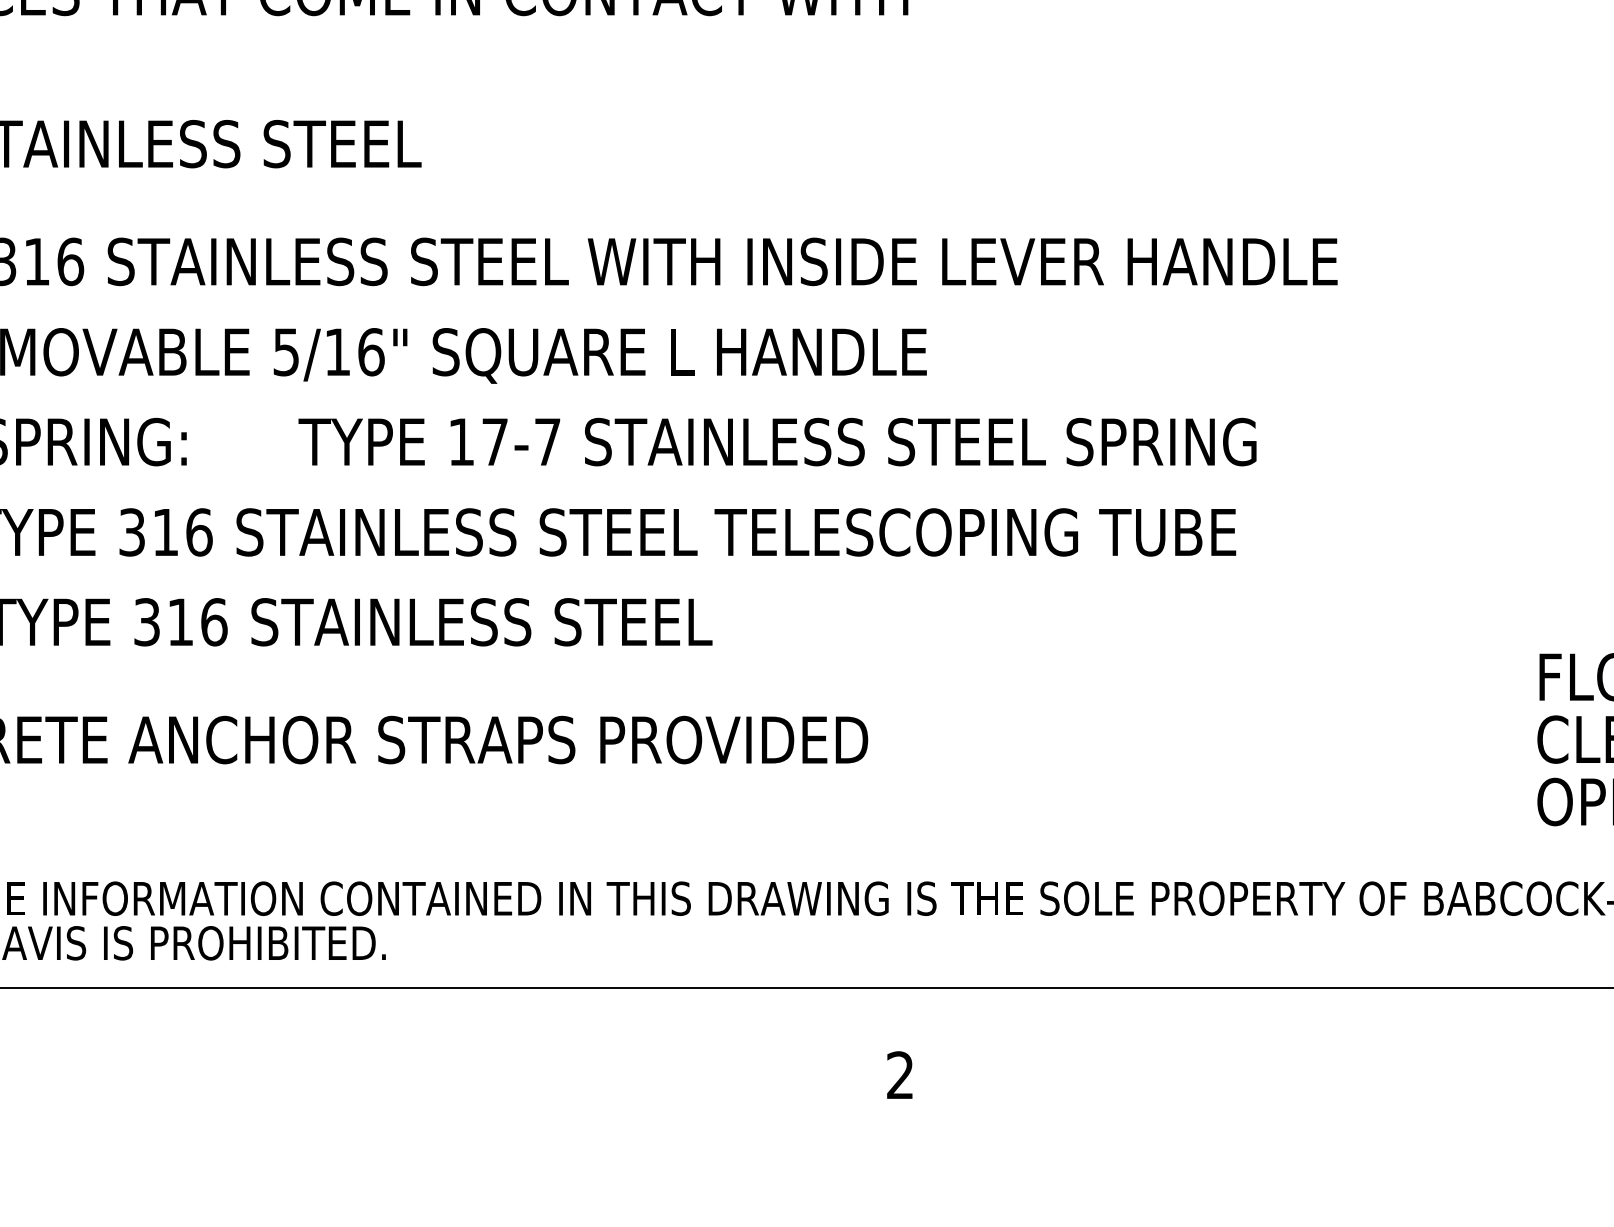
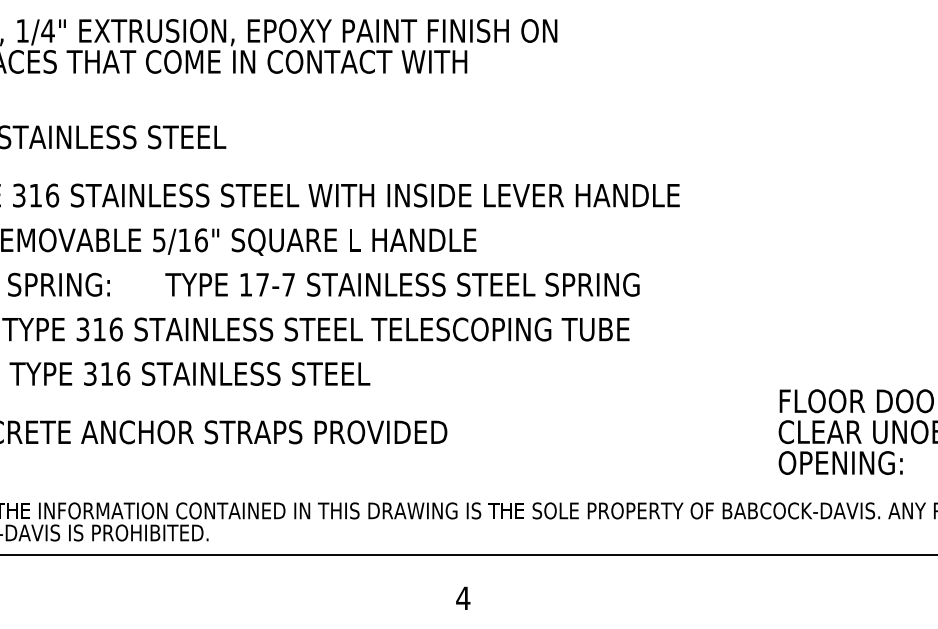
text: (900, 1073) -> (463, 597), 2 -> 4

